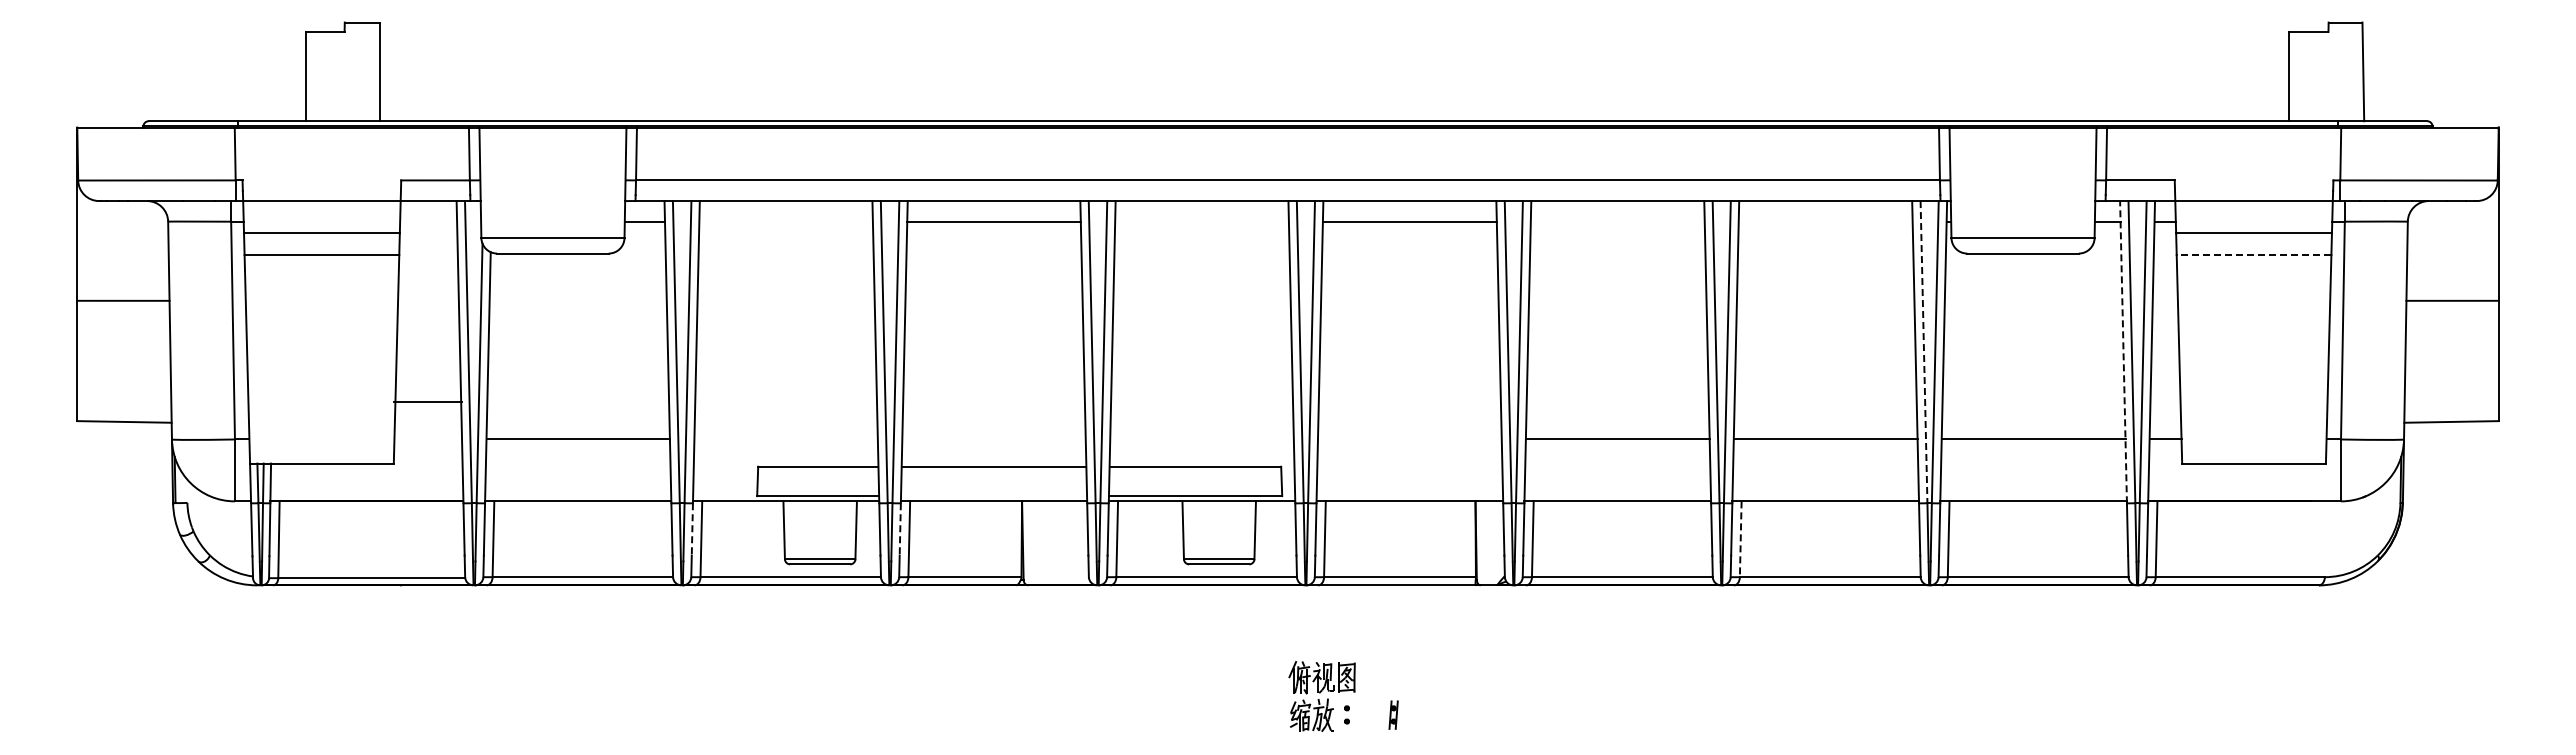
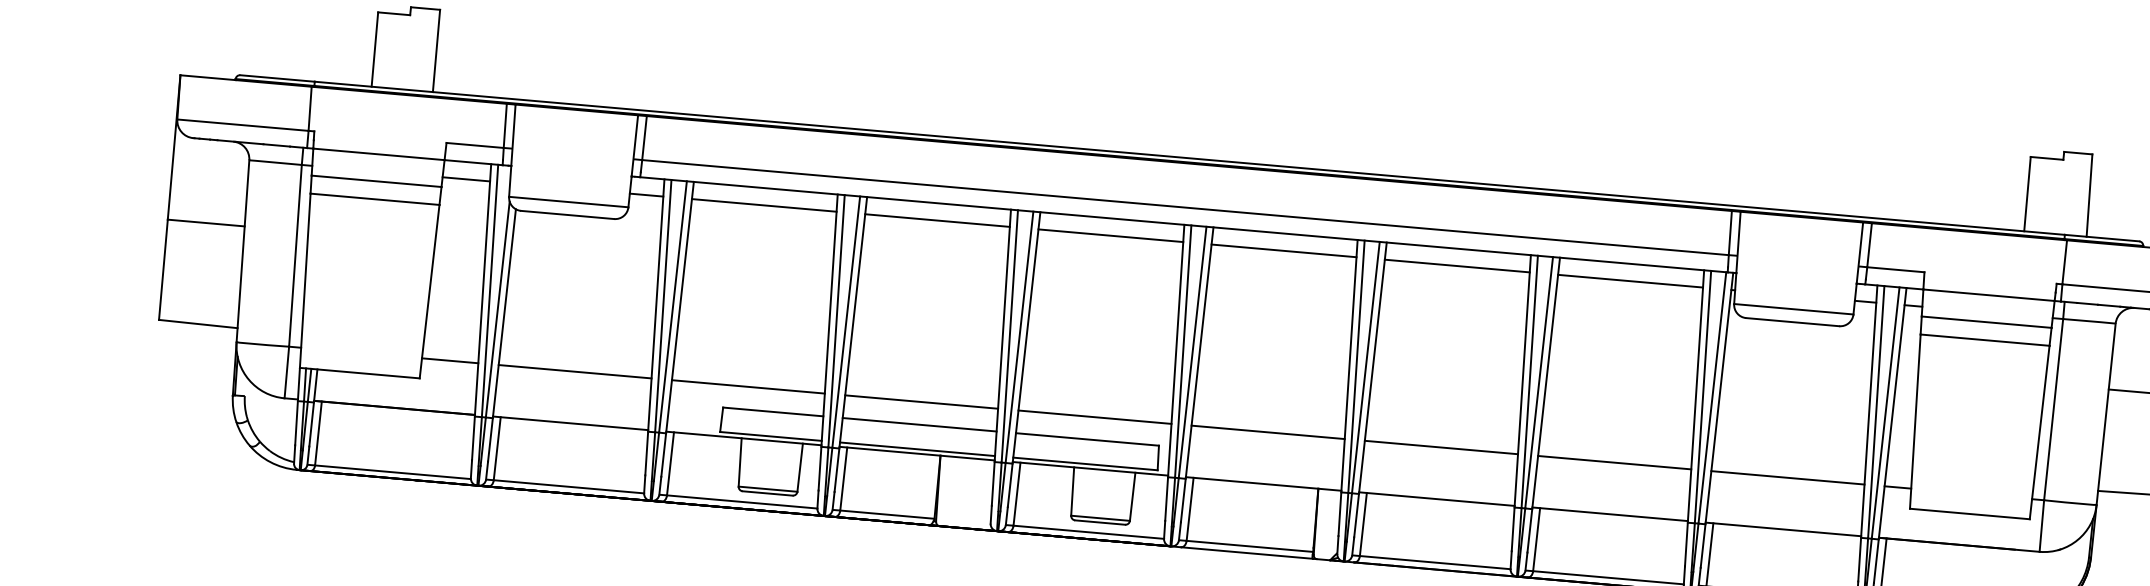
line: (428, 221) -> (466, 179), added
line: (785, 221) -> (763, 205), added
line: (1201, 221) -> (1110, 235), added
line: (1617, 221) -> (1457, 265), added
line: (1825, 221) -> (1630, 281), added
line: (2253, 254) -> (1984, 339), dashed -> solid
line: (2123, 351) -> (1869, 411), dashed -> solid
line: (1924, 352) -> (1703, 397), dashed -> solid
line: (428, 402) -> (450, 360), moved
line: (785, 439) -> (747, 386), added
line: (993, 439) -> (921, 402), added
line: (1201, 439) -> (1094, 417), added
line: (1409, 439) -> (1267, 432), added
line: (994, 496) -> (917, 449), added
line: (692, 529) -> (663, 455), dashed -> solid
line: (900, 529) -> (837, 470), dashed -> solid
line: (1740, 539) -> (1536, 539), dashed -> solid

